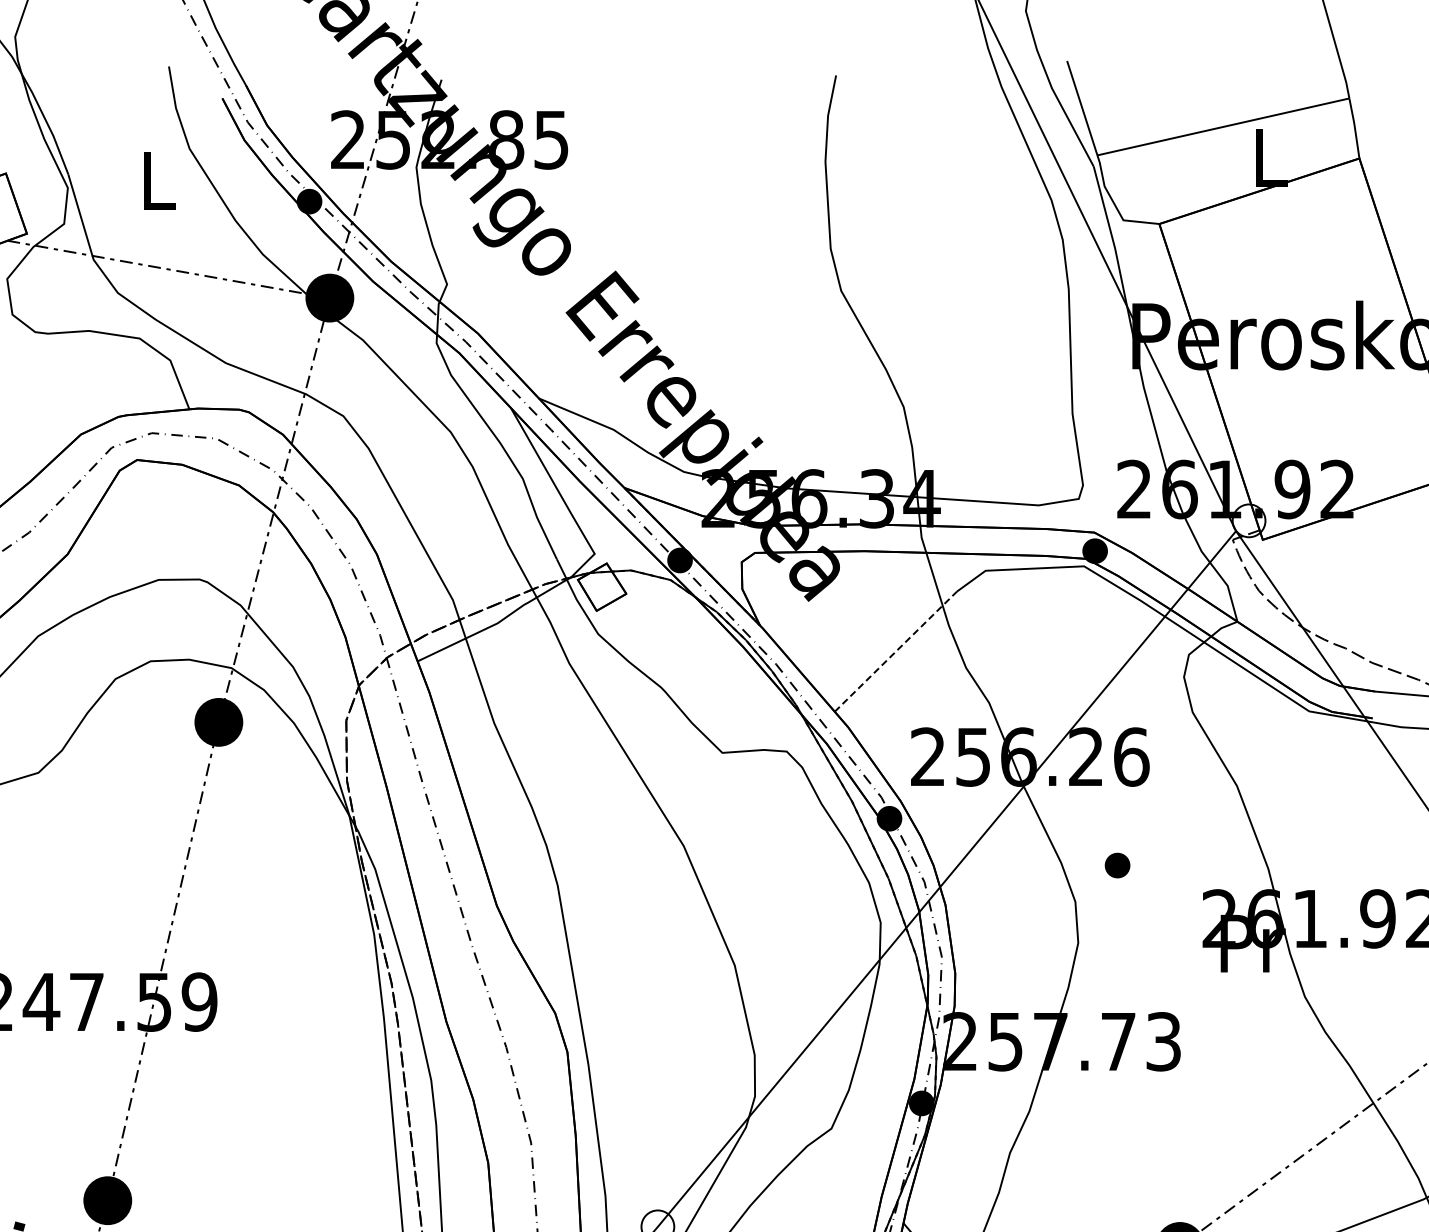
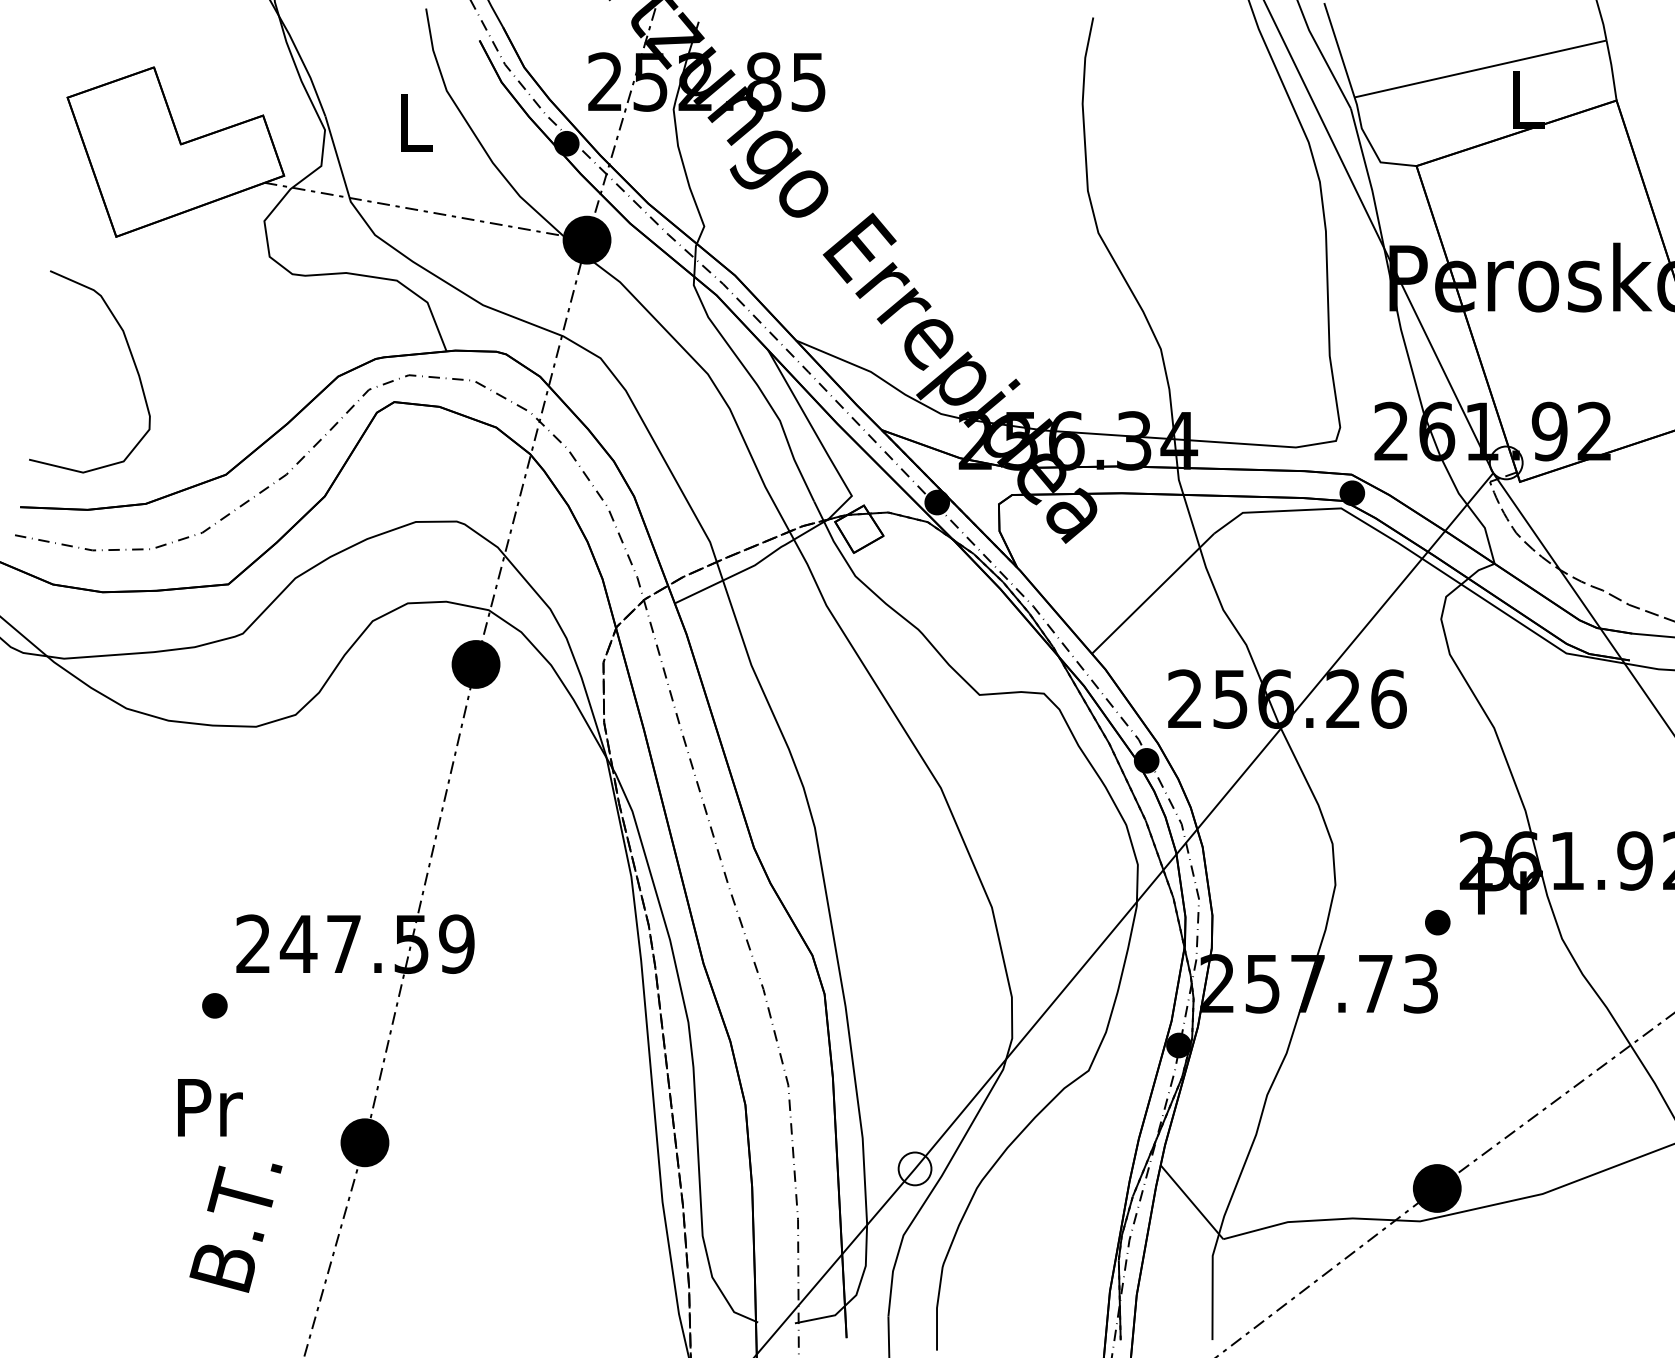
line: (896, 651) -> (1153, 593), dashed -> solid
part: (1117, 865) -> (1437, 922), moved

